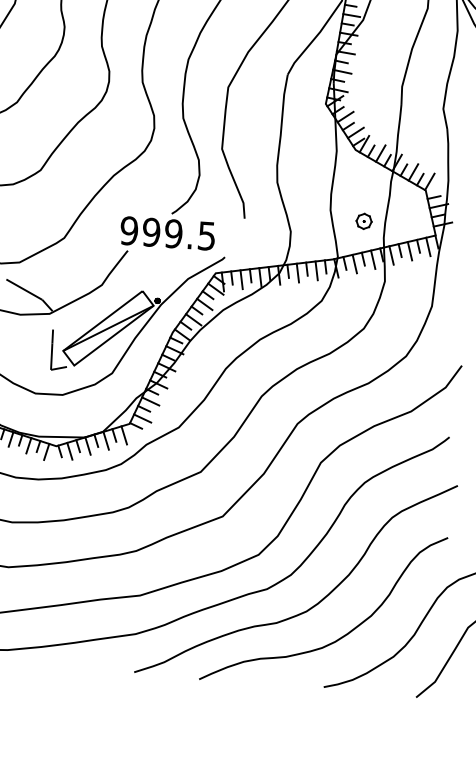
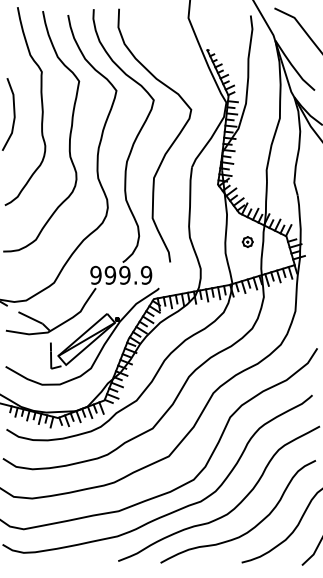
part: (363, 220) -> (247, 241), moved
text: (206, 234) -> (146, 274), 999.5 -> 999.9

